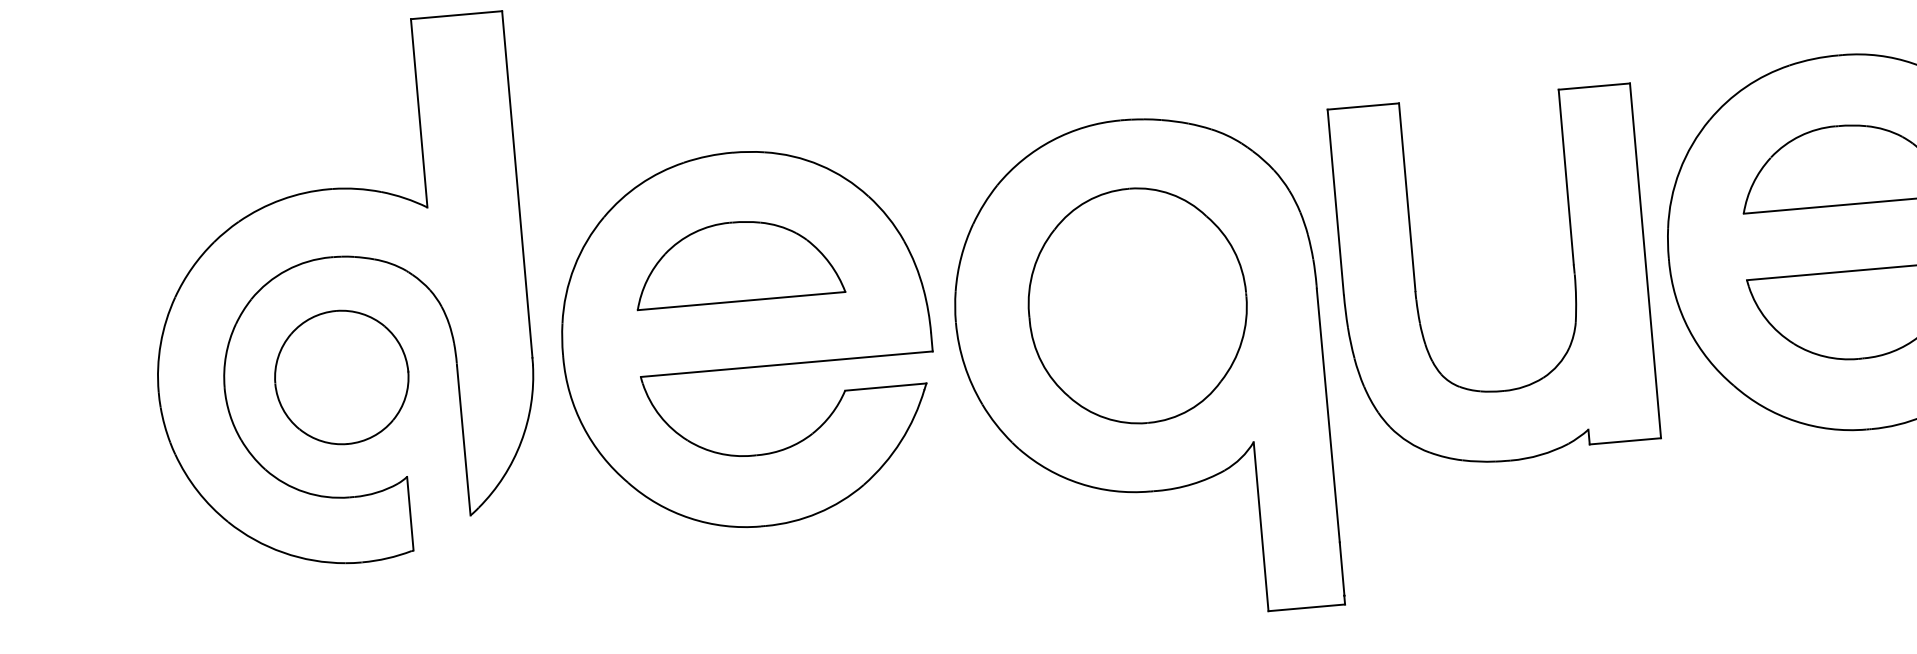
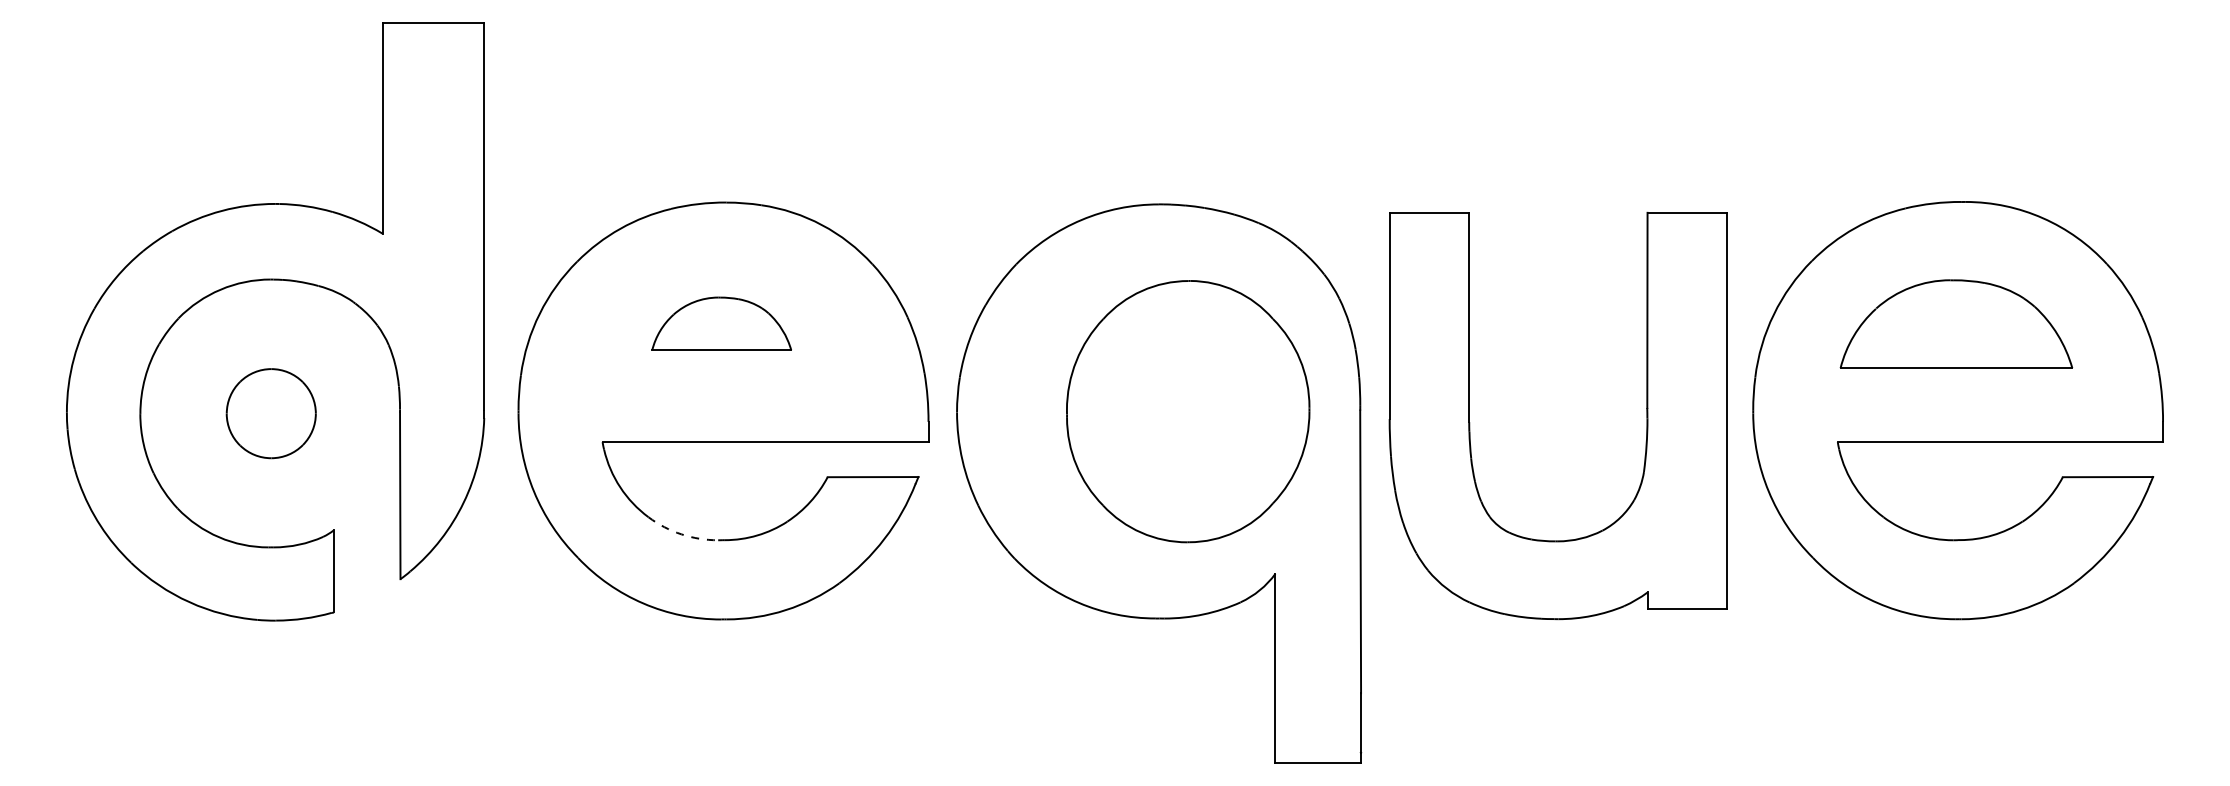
part: (738, 261) -> (721, 323), size x0.6
part: (1138, 305) -> (1188, 411), moved
part: (342, 377) -> (271, 413), size x0.6
arc: (718, 453) -> (681, 534), solid -> dashed

